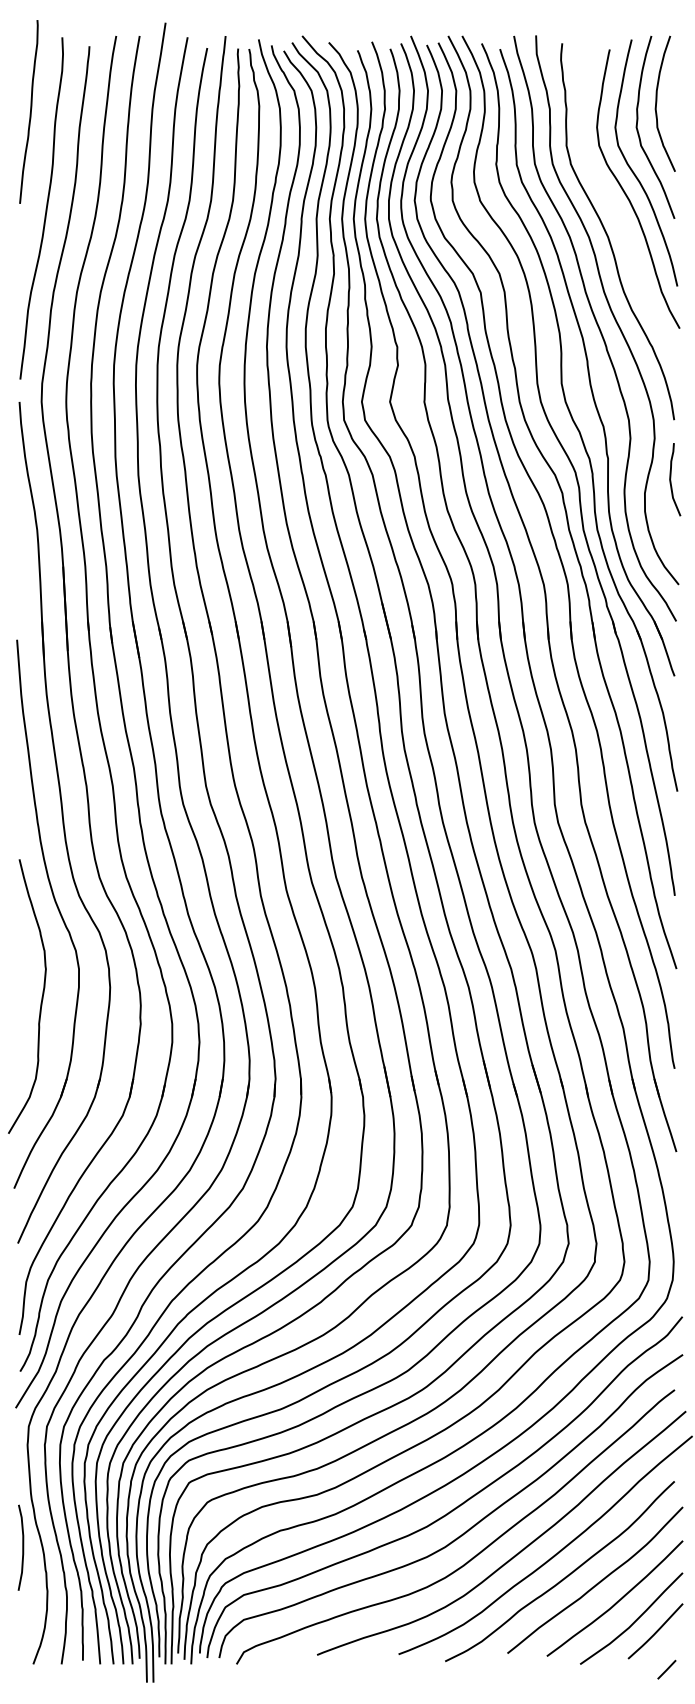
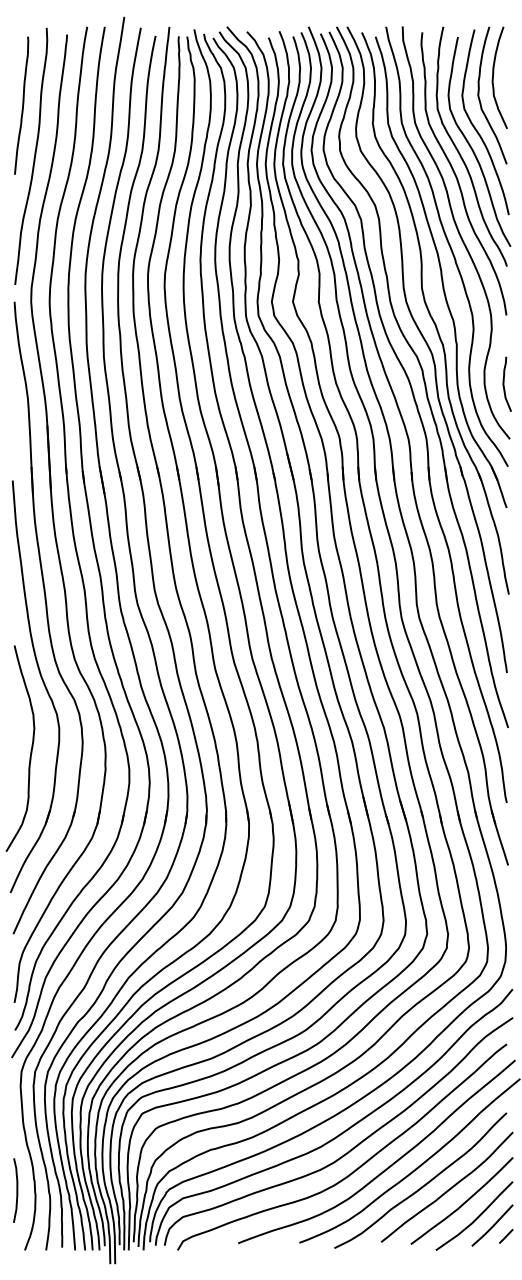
curve: (30, 111) -> (22, 105), moved
curve: (611, 202) -> (459, 151), added
curve: (671, 478) -> (504, 383), moved
curve: (22, 1547) -> (16, 1190), moved
line: (666, 1669) -> (505, 1236), moved

